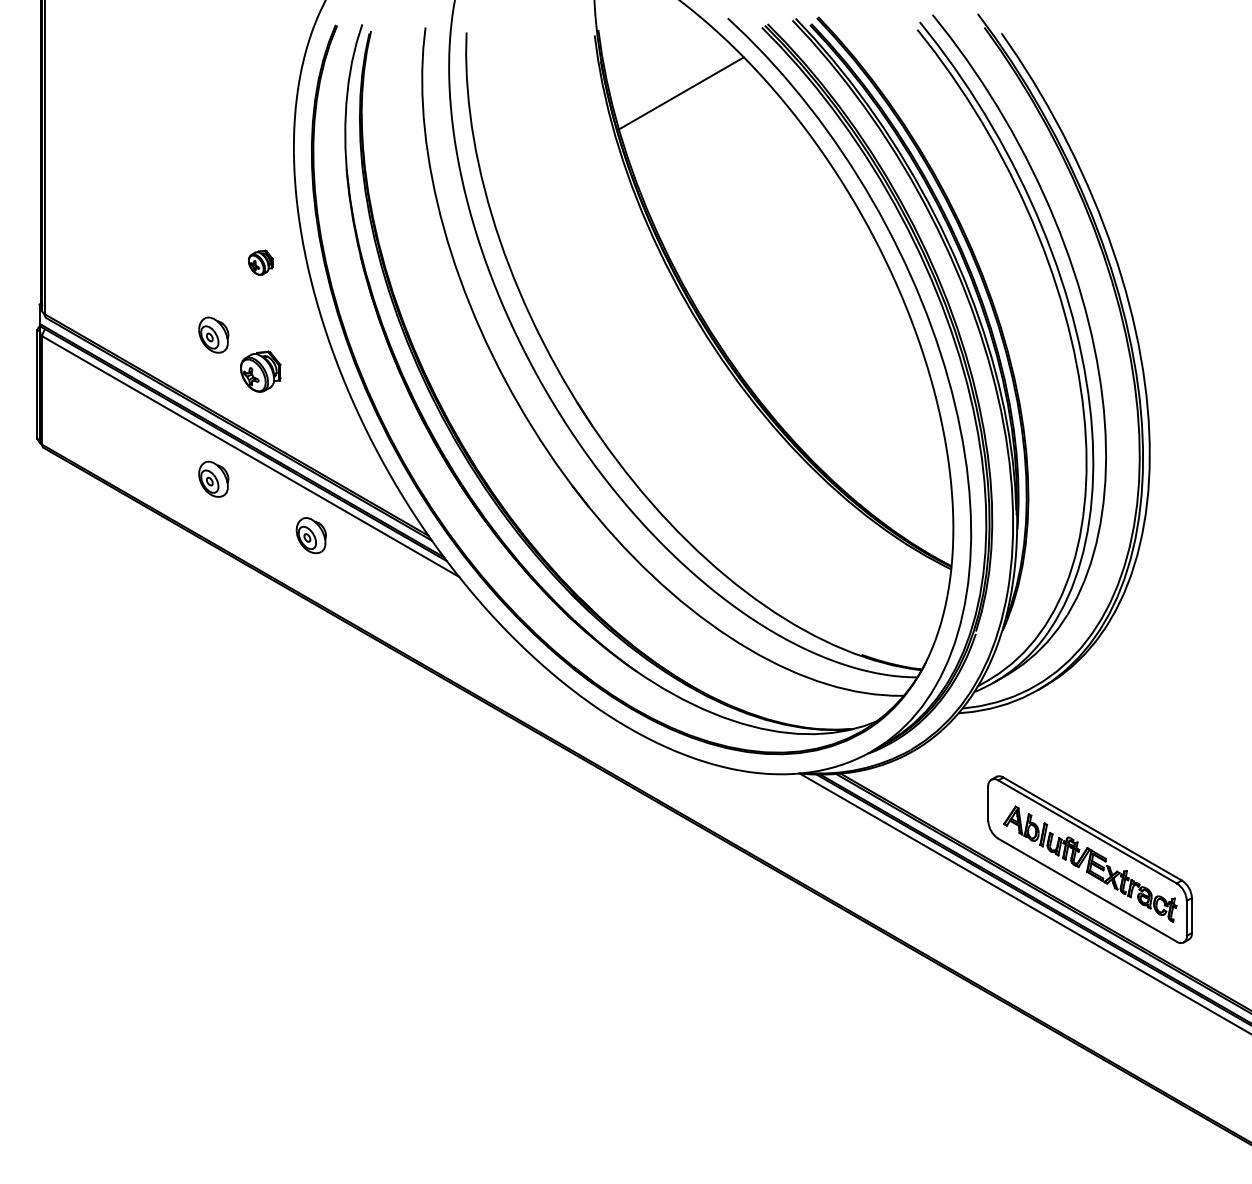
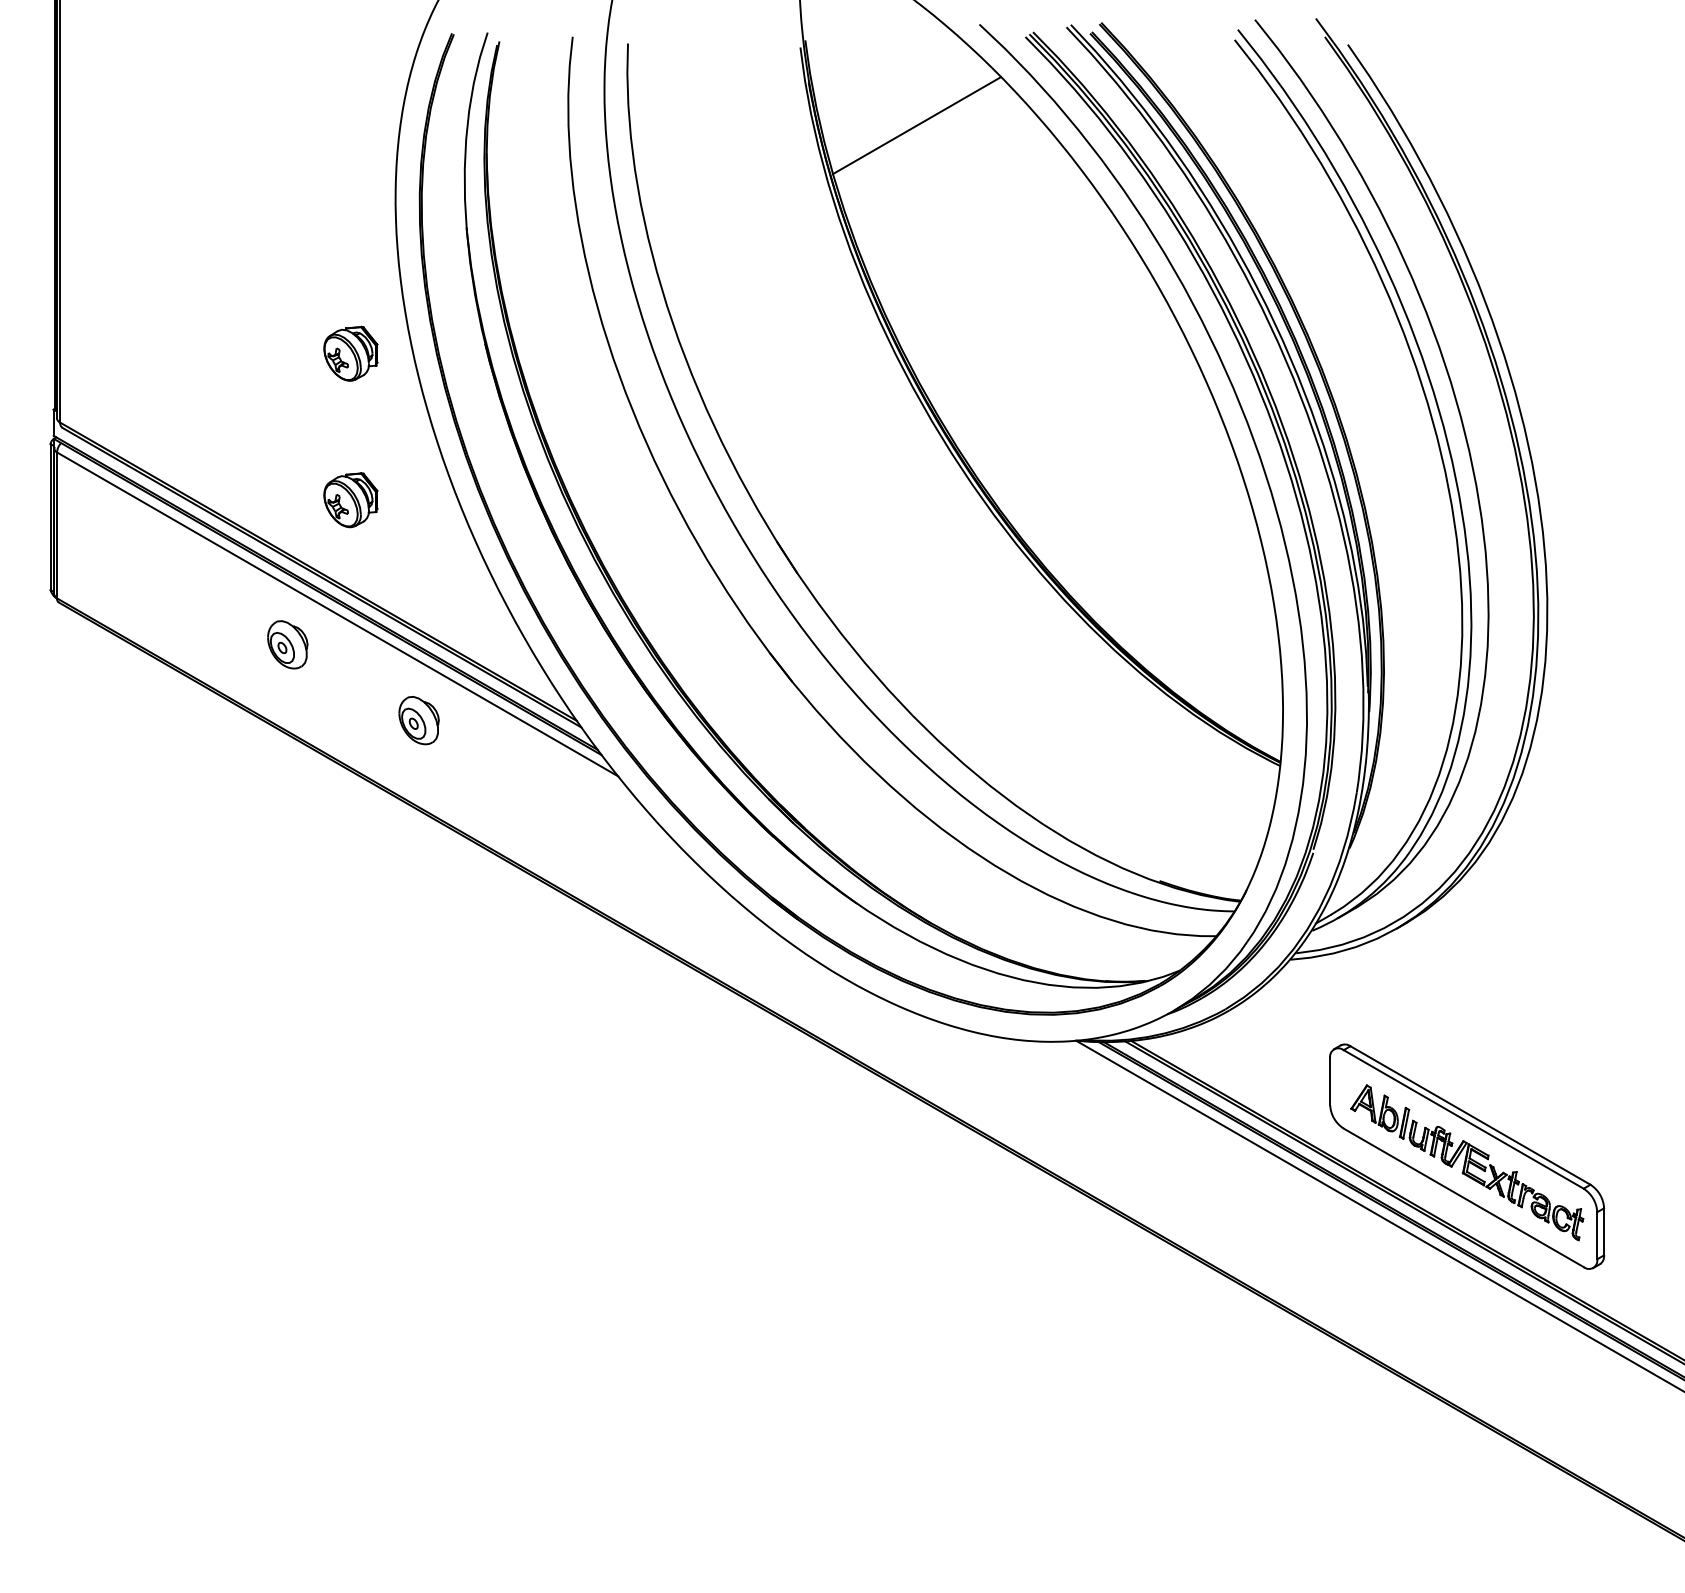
part: (260, 262) -> (350, 353), size x1.67
part: (213, 334) -> (287, 450), removed

